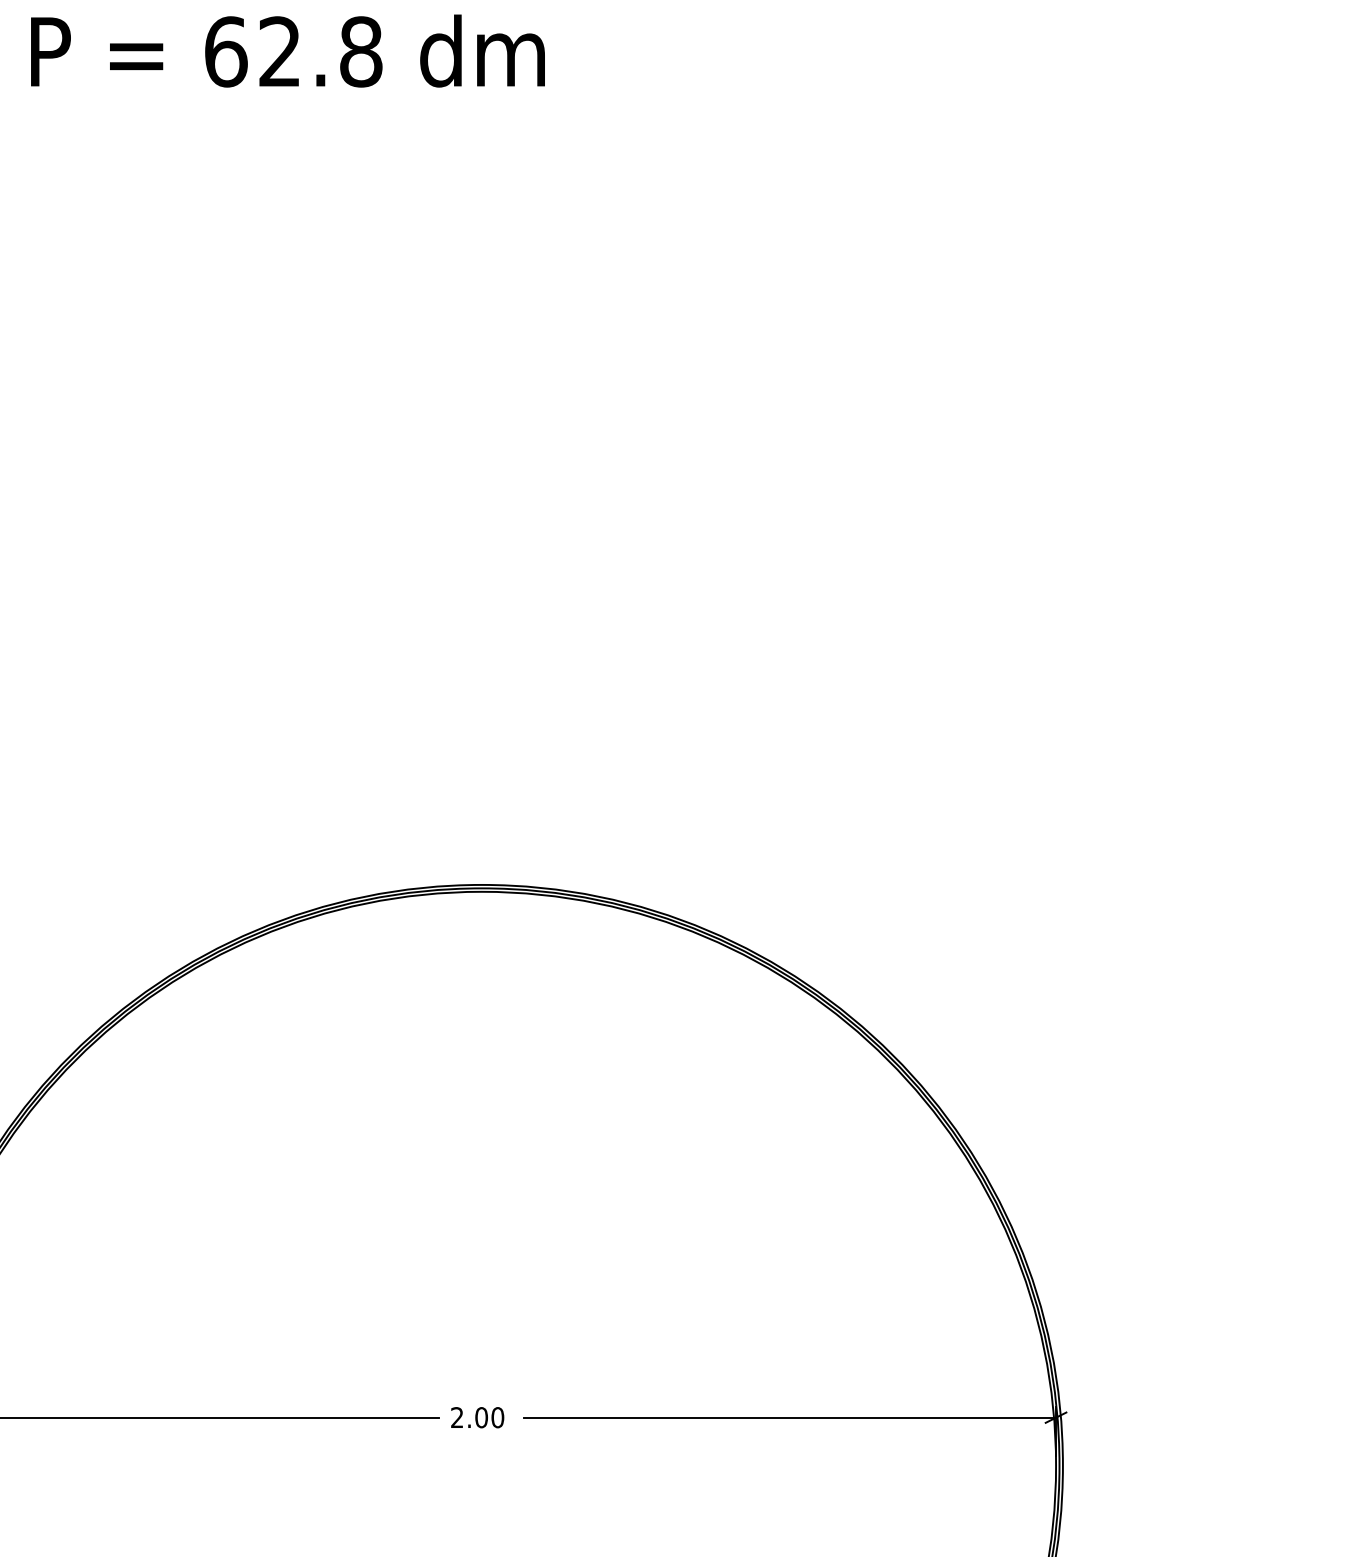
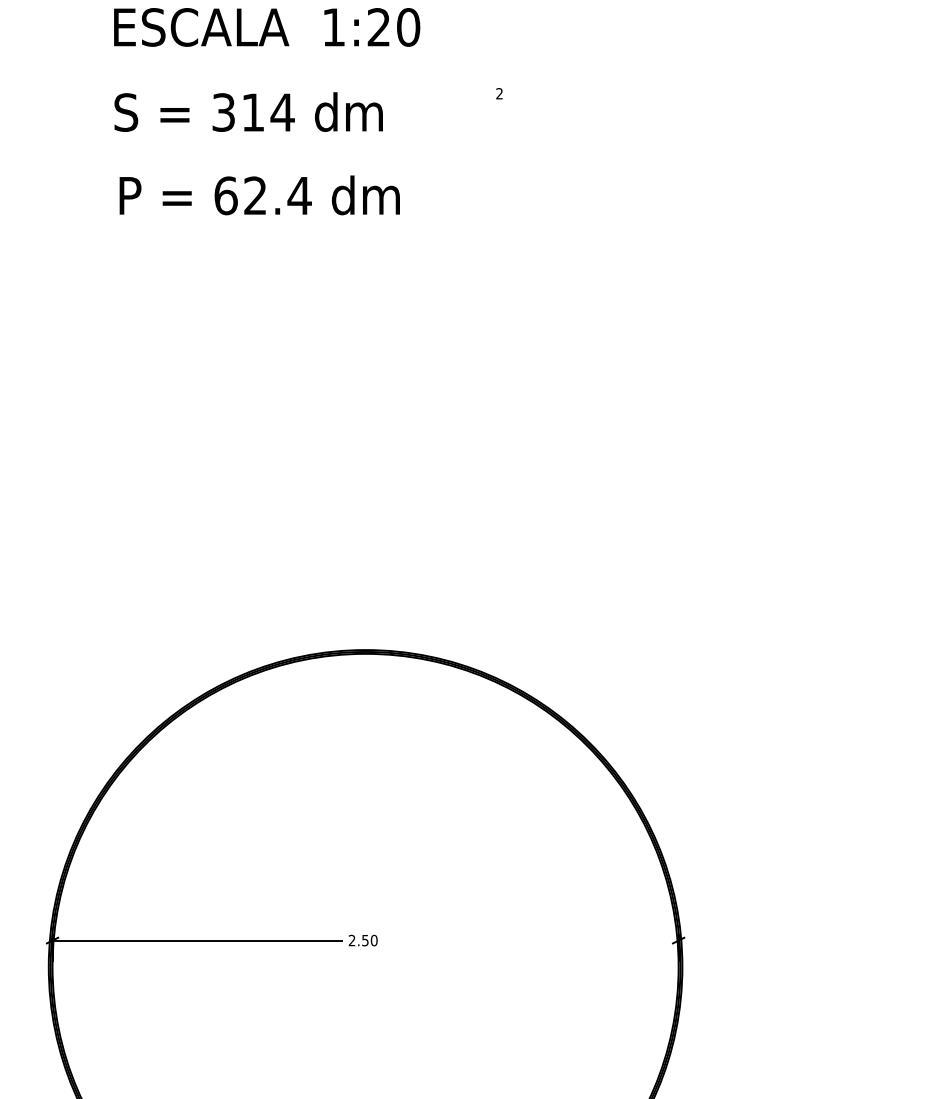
text: (360, 51) -> (299, 195), 62.8 -> 62.4
text: (481, 1417) -> (365, 940), 2.00 -> 2.50
line: (789, 1417) -> (533, 940), removed

